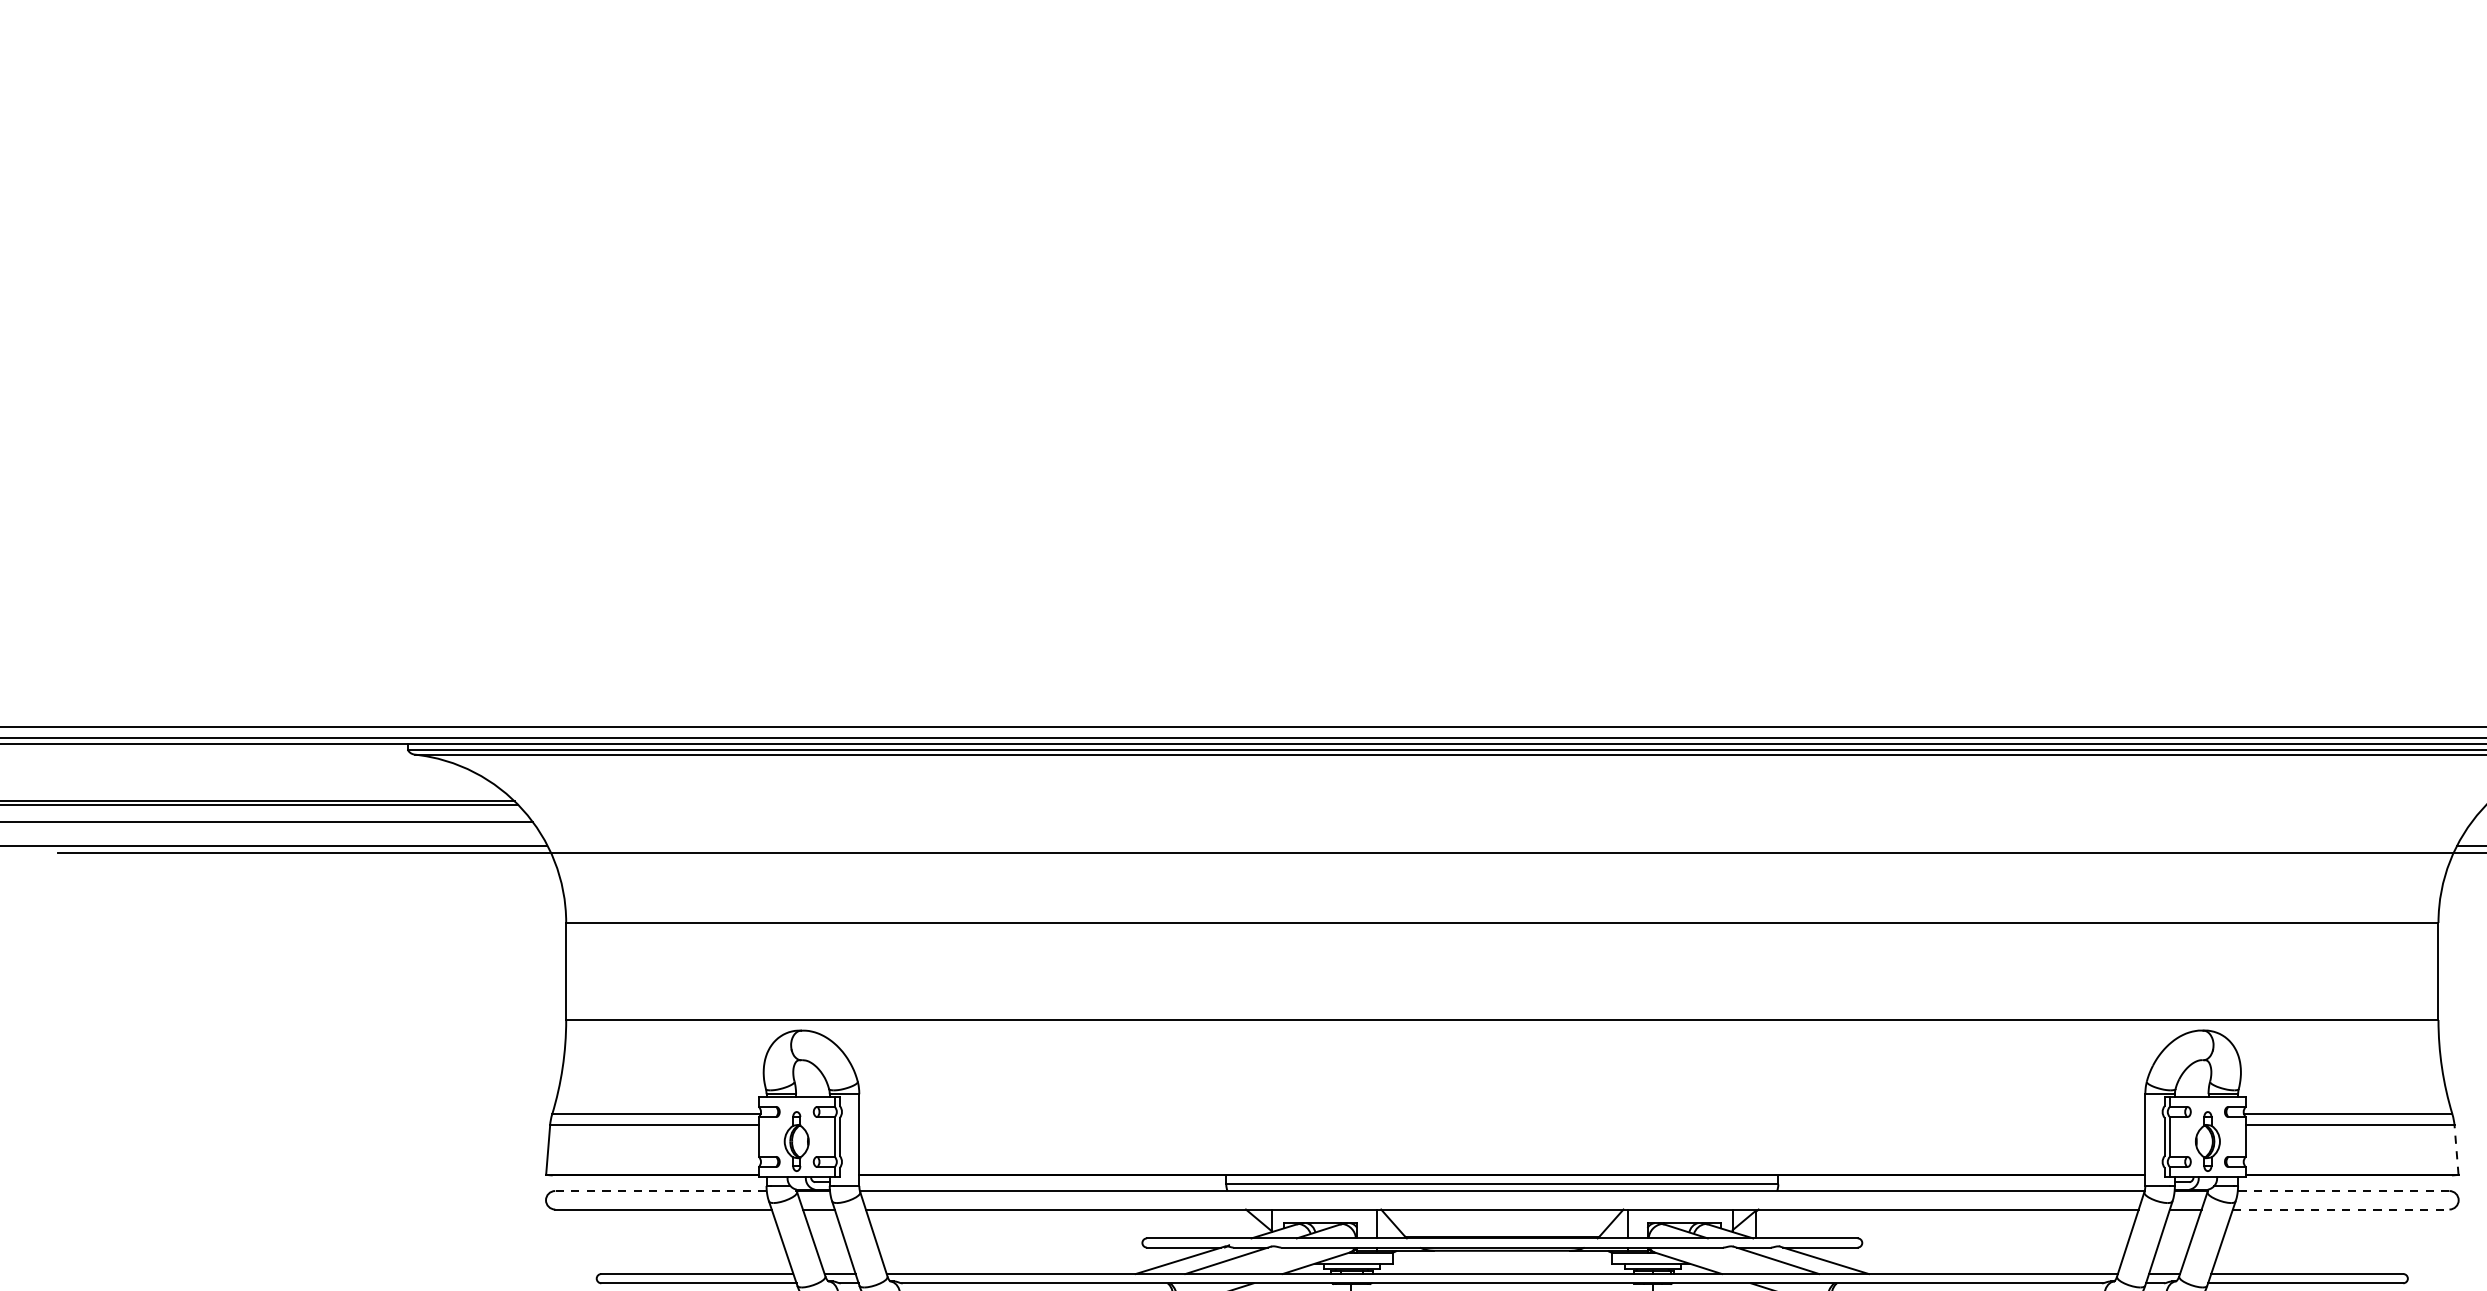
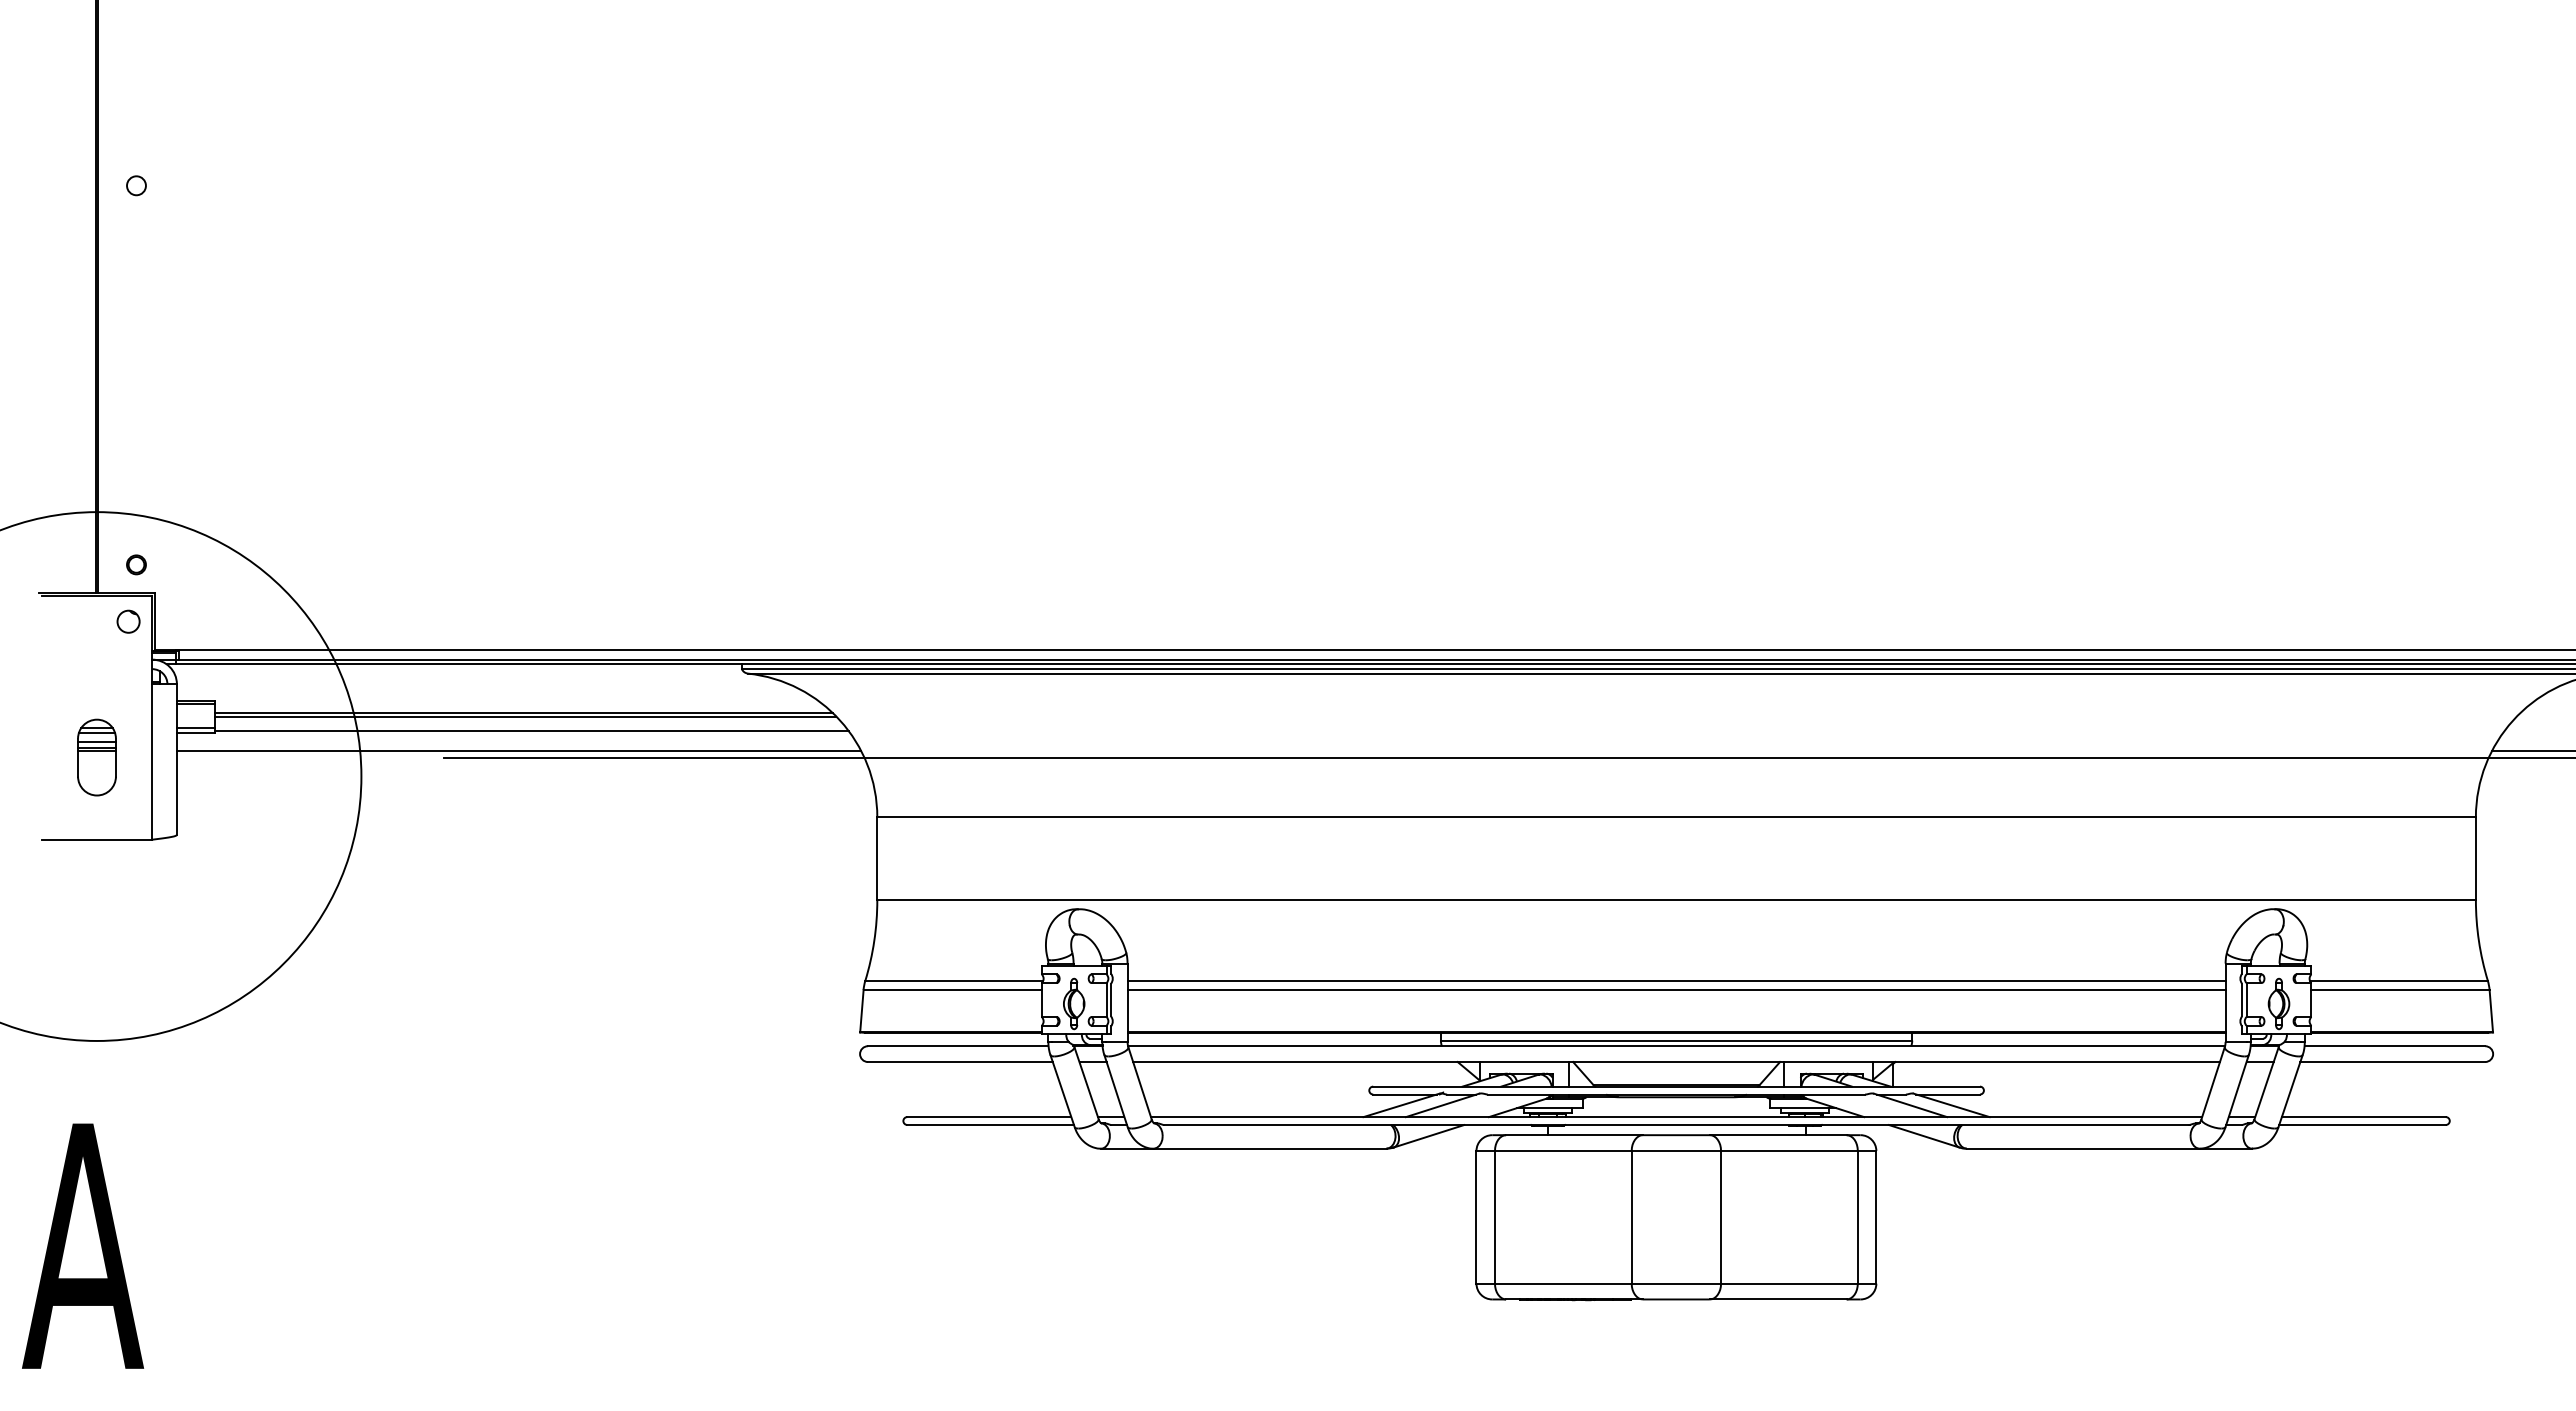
line: (1502, 1114) -> (1676, 980), added
line: (1502, 1125) -> (1676, 990), added
line: (2456, 1149) -> (2491, 1010), dashed -> solid
line: (660, 1191) -> (957, 1046), dashed -> solid
line: (2343, 1191) -> (2394, 1046), dashed -> solid
line: (2341, 1210) -> (2393, 1062), dashed -> solid

